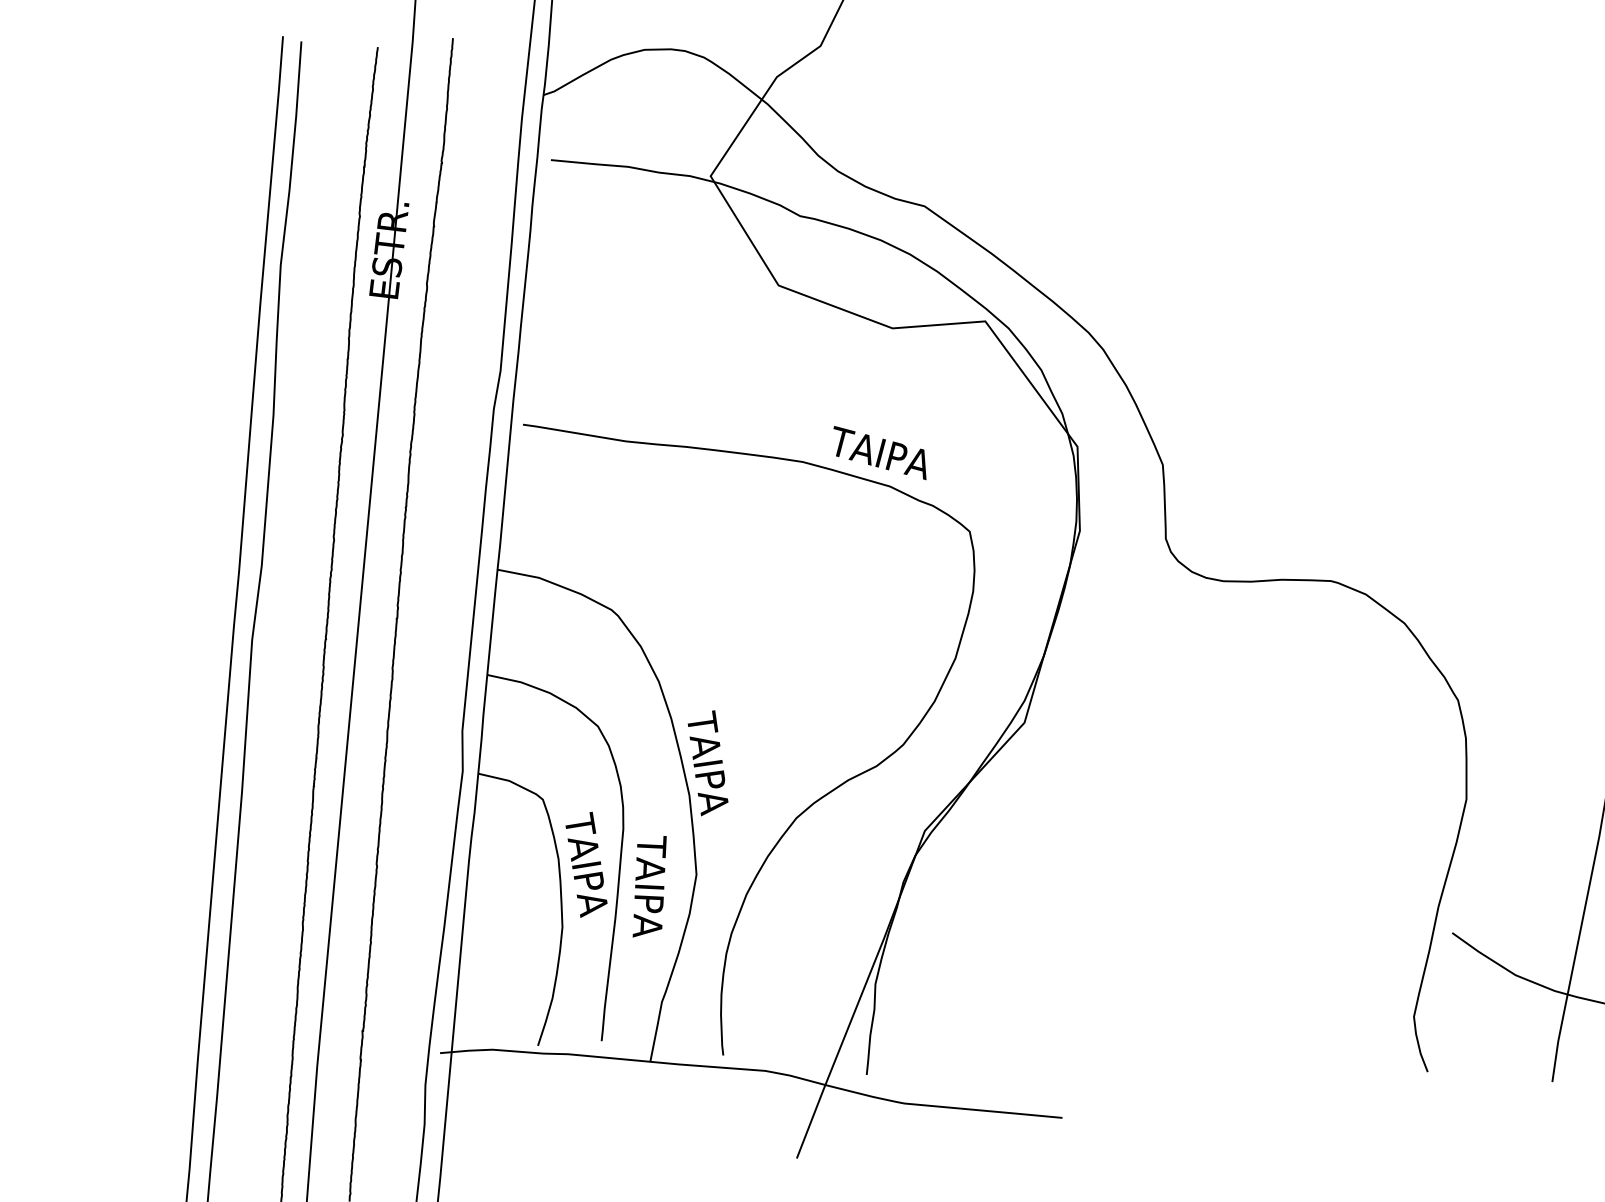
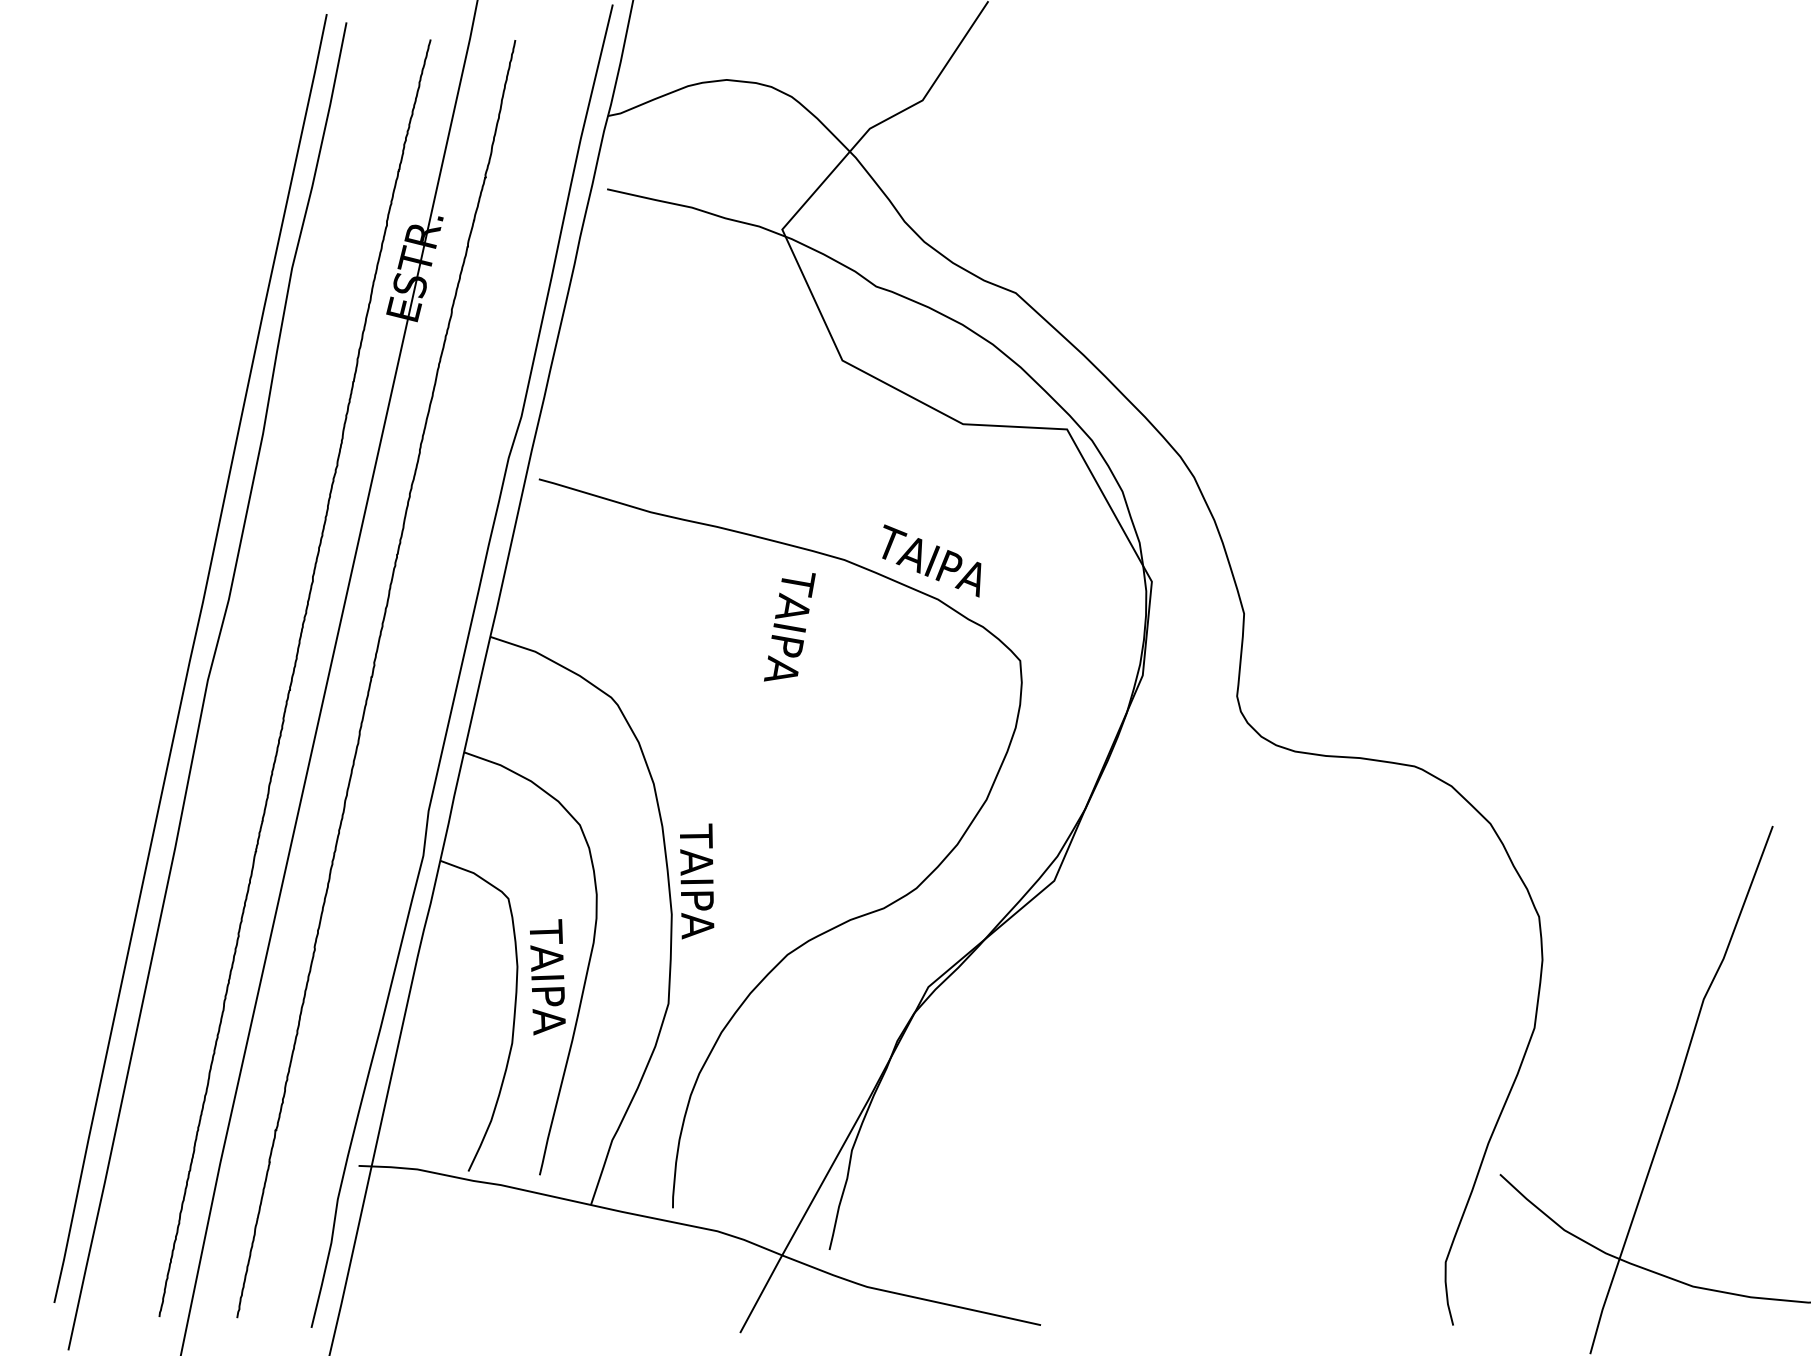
text: (649, 886) -> (789, 627), moved

